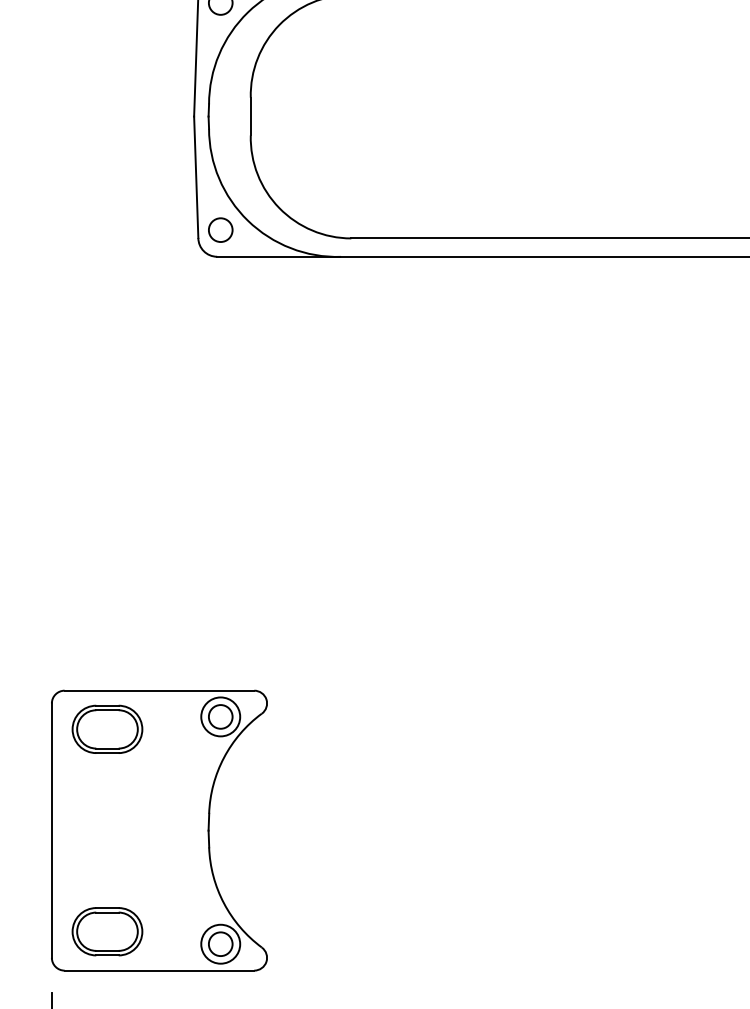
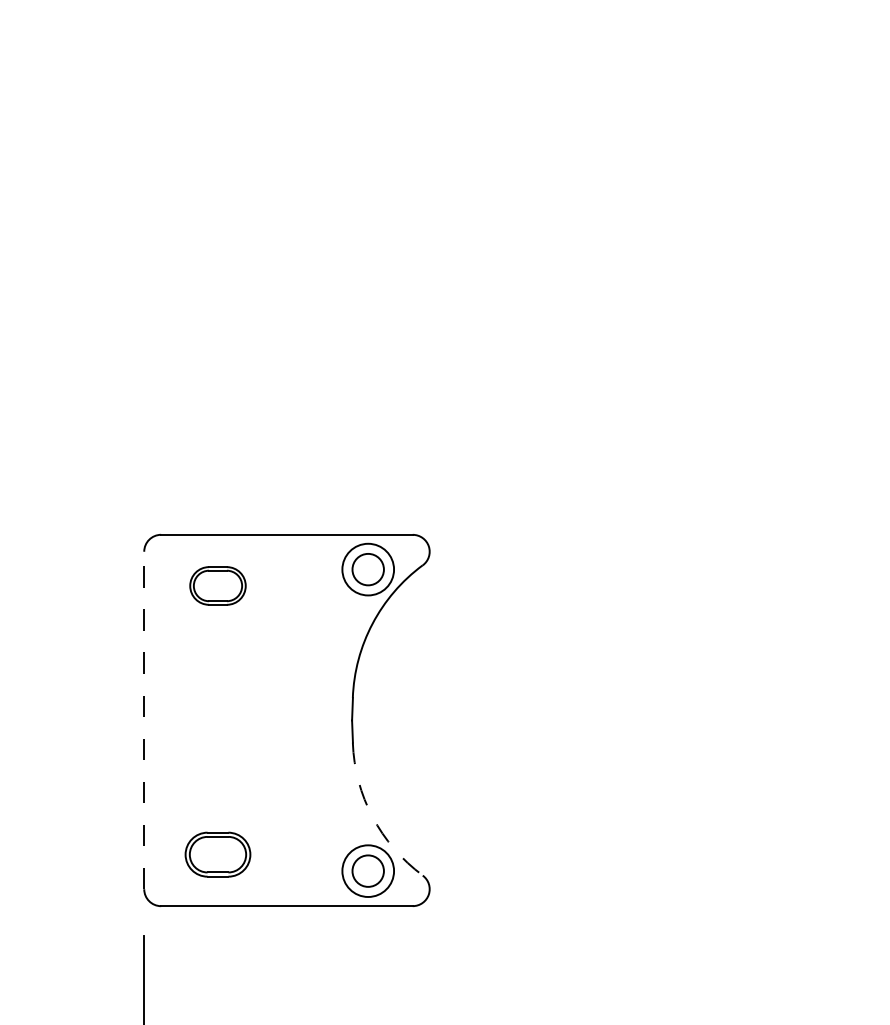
part: (107, 728) -> (218, 584), size x0.6
line: (51, 830) -> (143, 720), solid -> dashed
arc: (224, 903) -> (373, 817), solid -> dashed
part: (107, 931) -> (218, 854), size x0.7

